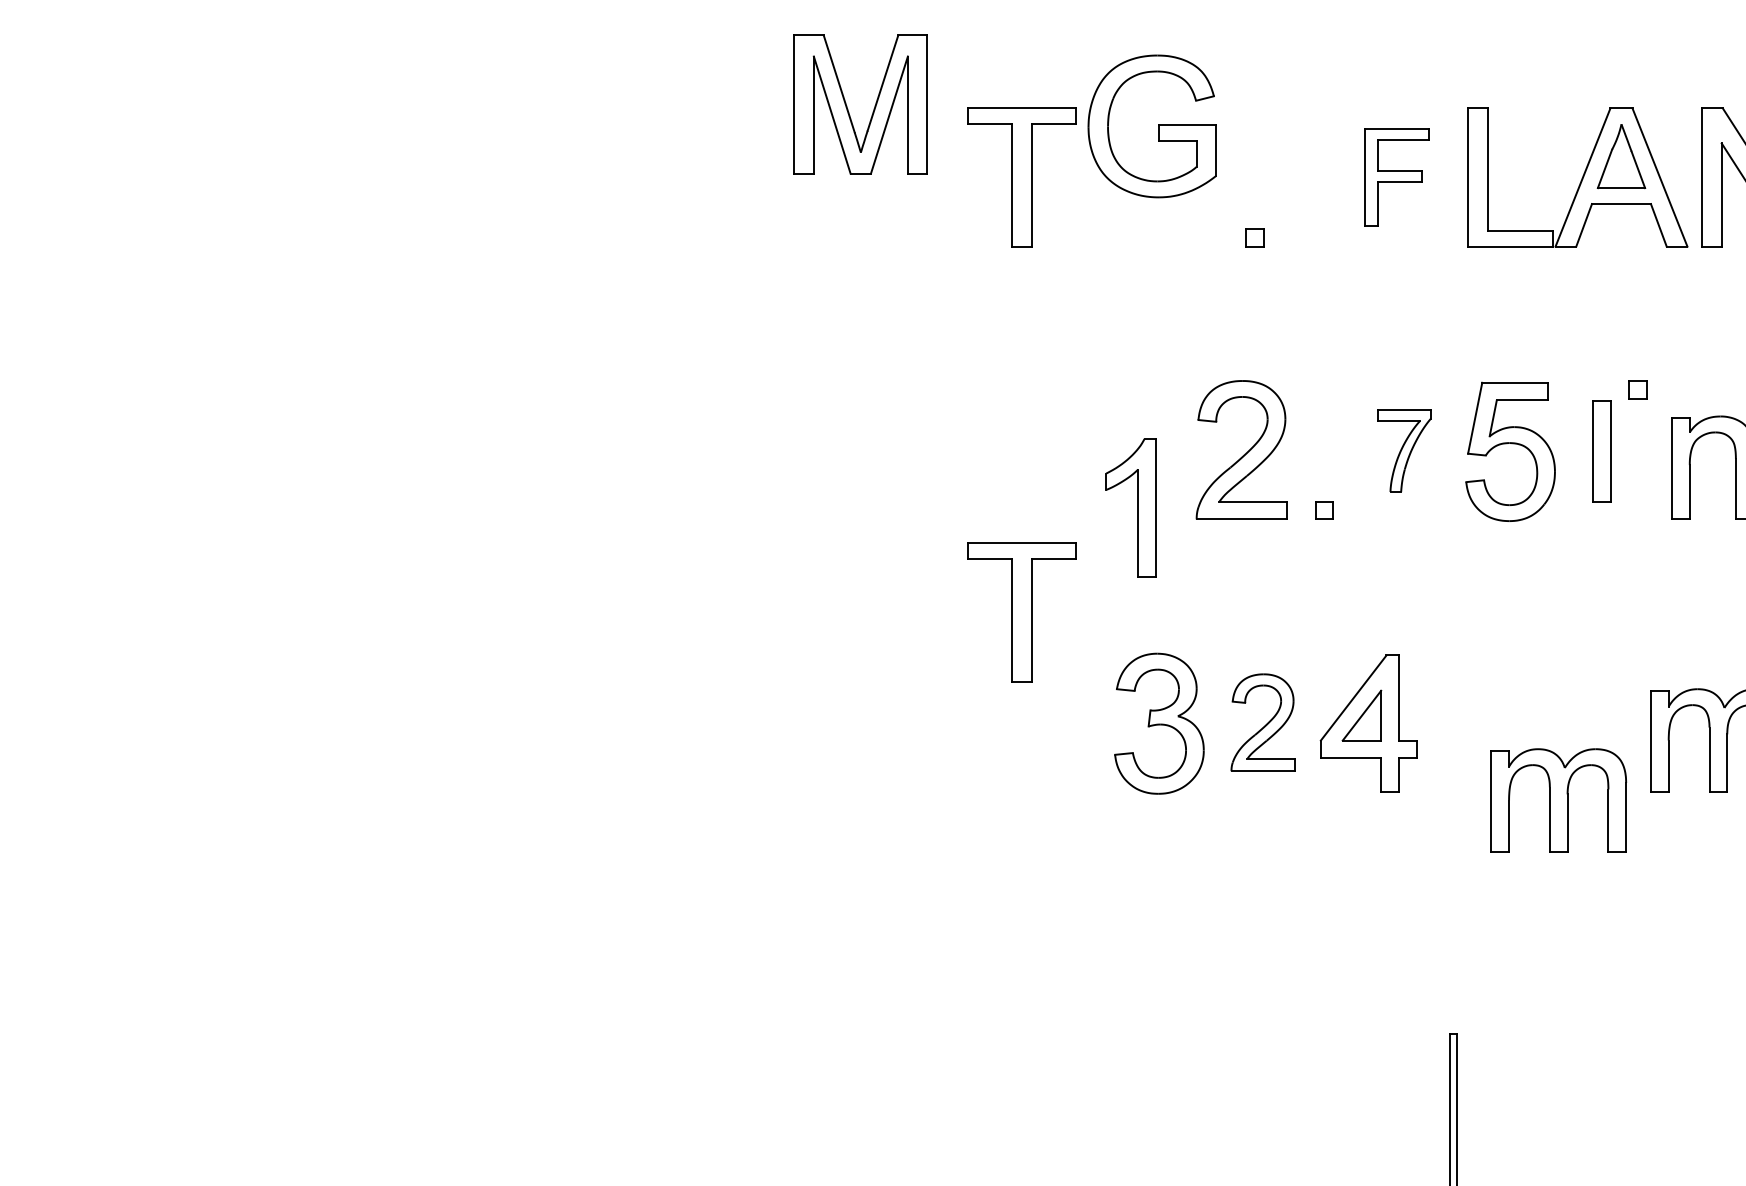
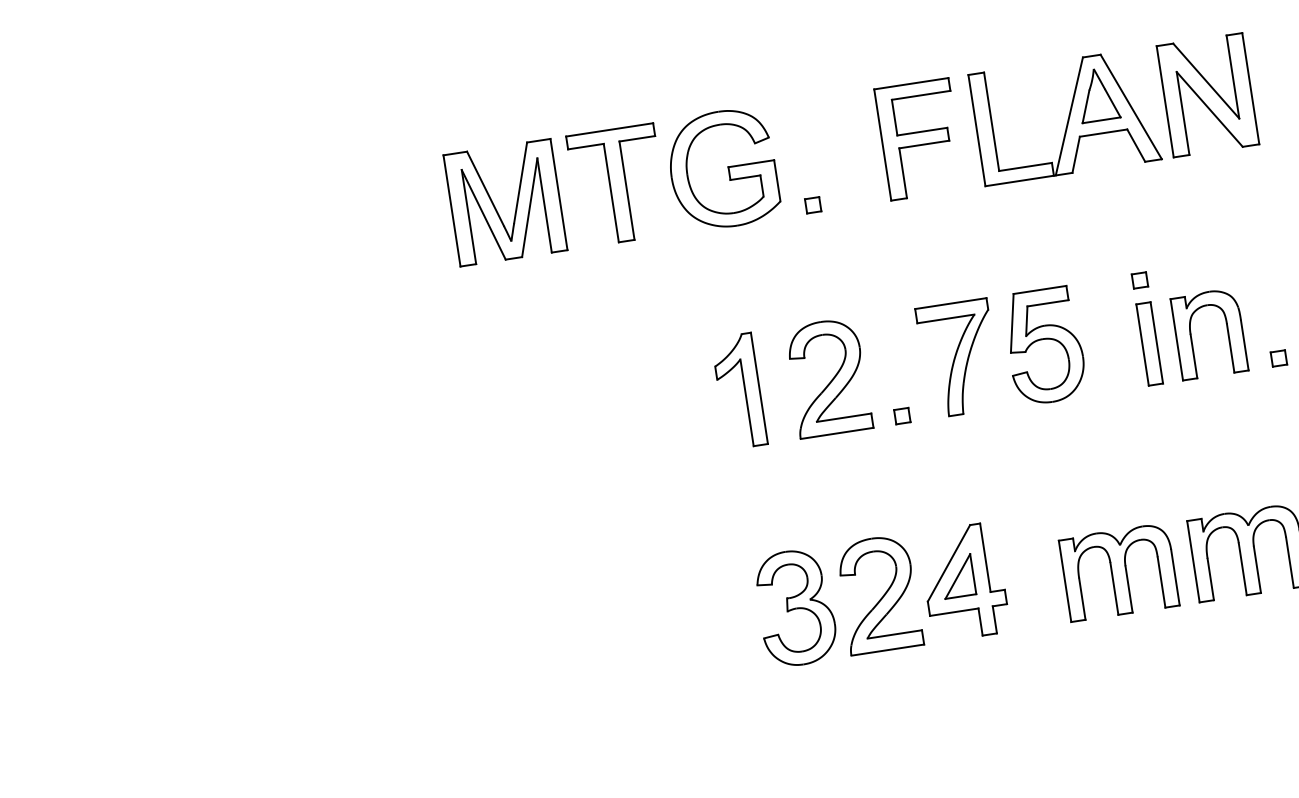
part: (848, 109) -> (496, 208), moved
part: (1158, 126) -> (727, 168), moved
part: (1396, 177) -> (919, 139), size x1.43
part: (1404, 450) -> (959, 358), size x1.67
part: (1601, 451) -> (1148, 343), moved
part: (1137, 507) -> (744, 390), moved
part: (1021, 612) -> (671, 535), removed
part: (1262, 722) -> (878, 594), size x1.43
part: (1558, 800) -> (1118, 572), moved

